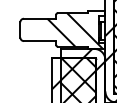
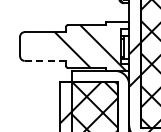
line: (40, 40) -> (45, 60), solid -> dashed
hatch: (94, 59) -> (115, 84), removed

